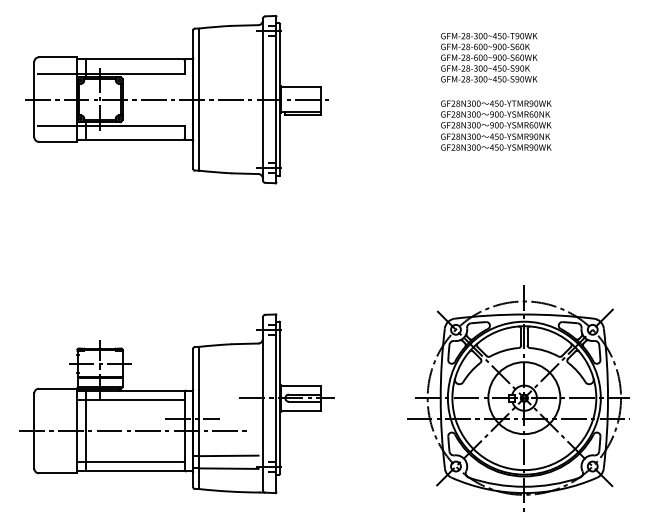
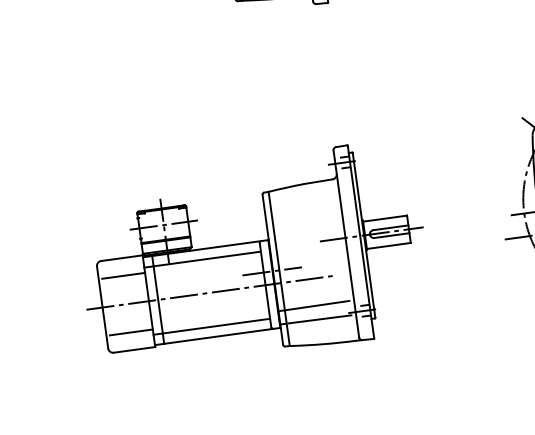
line: (57, 404) -> (123, 275), added
line: (57, 457) -> (131, 332), added

